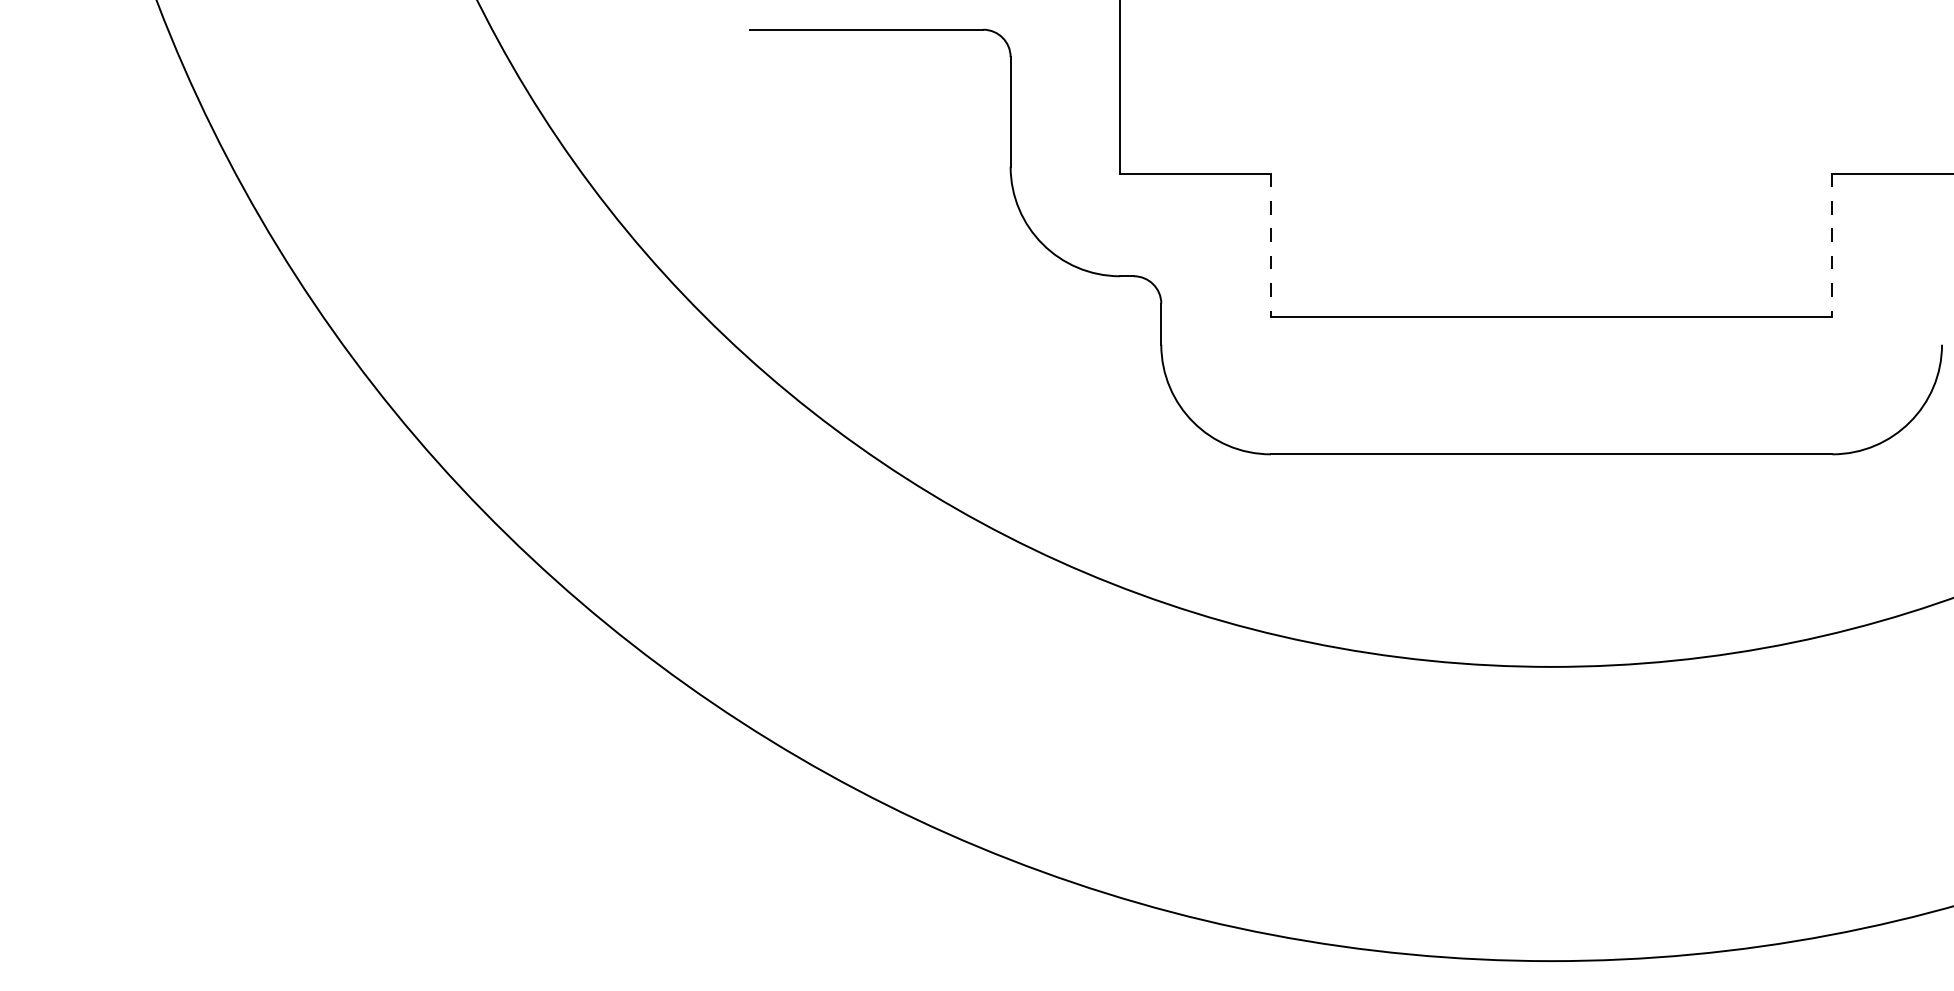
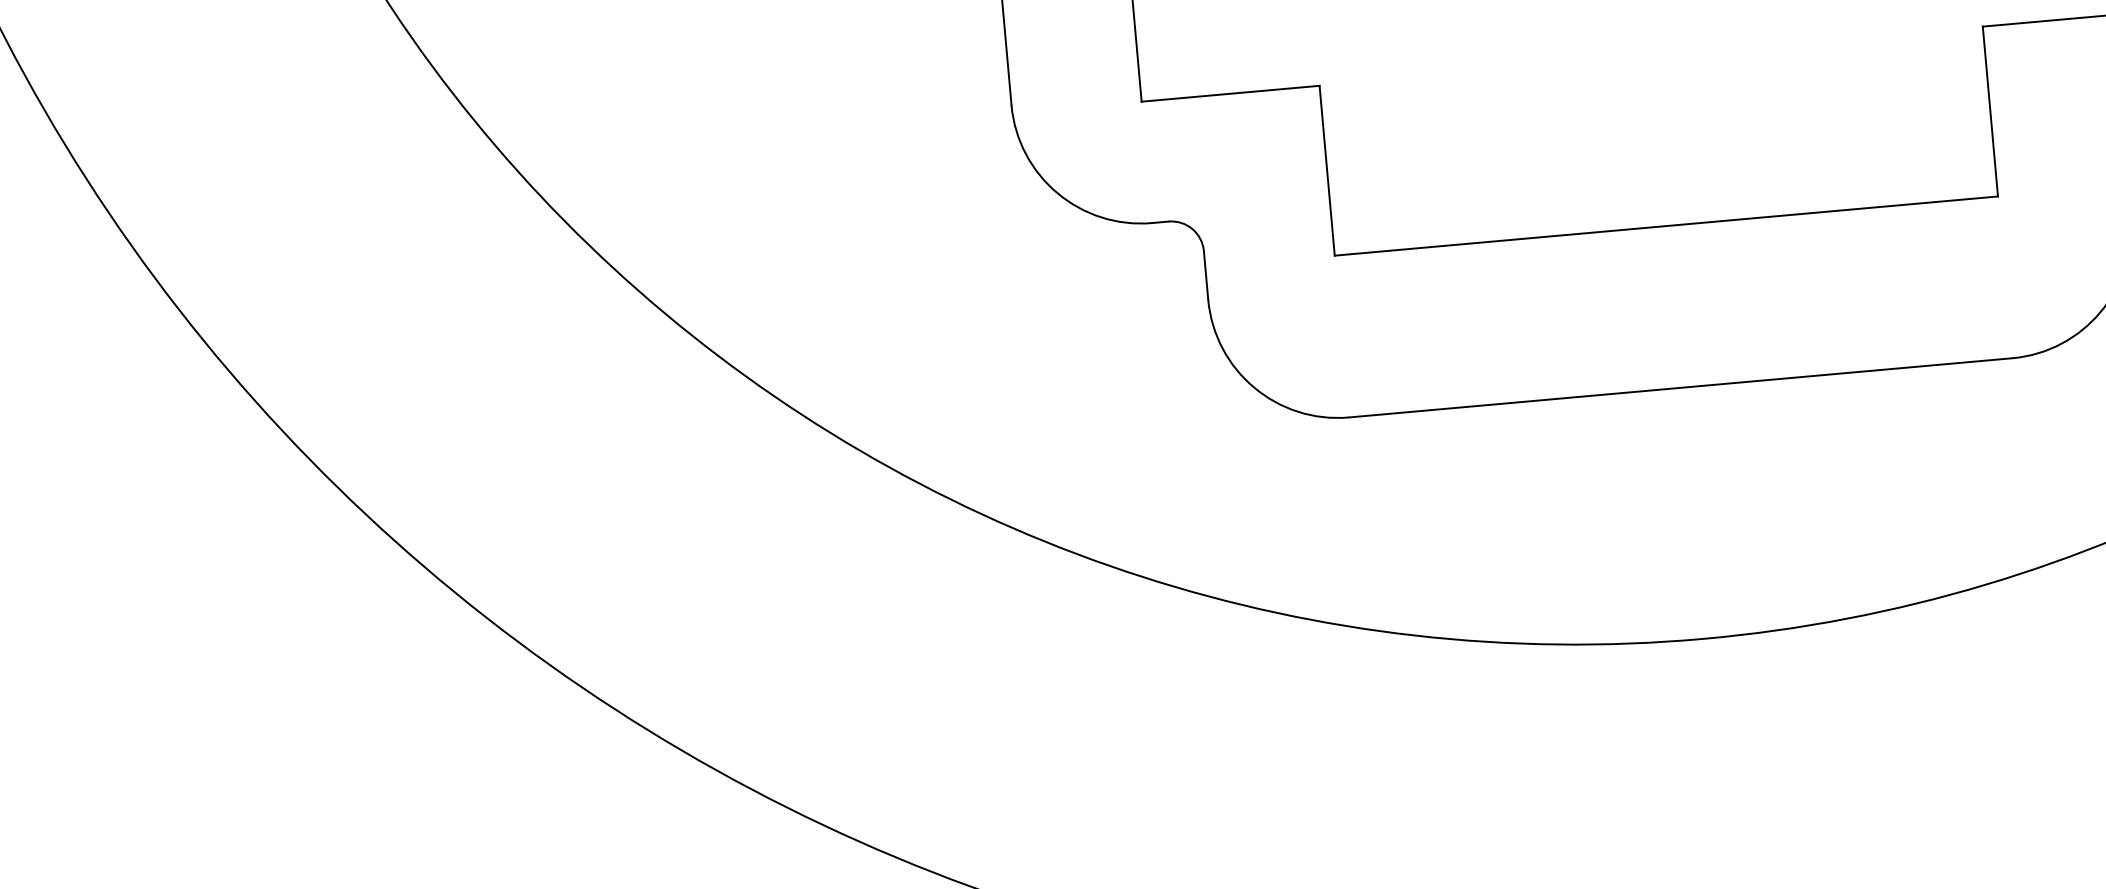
line: (1270, 245) -> (1326, 170), dashed -> solid
line: (1832, 245) -> (1990, 111), dashed -> solid

